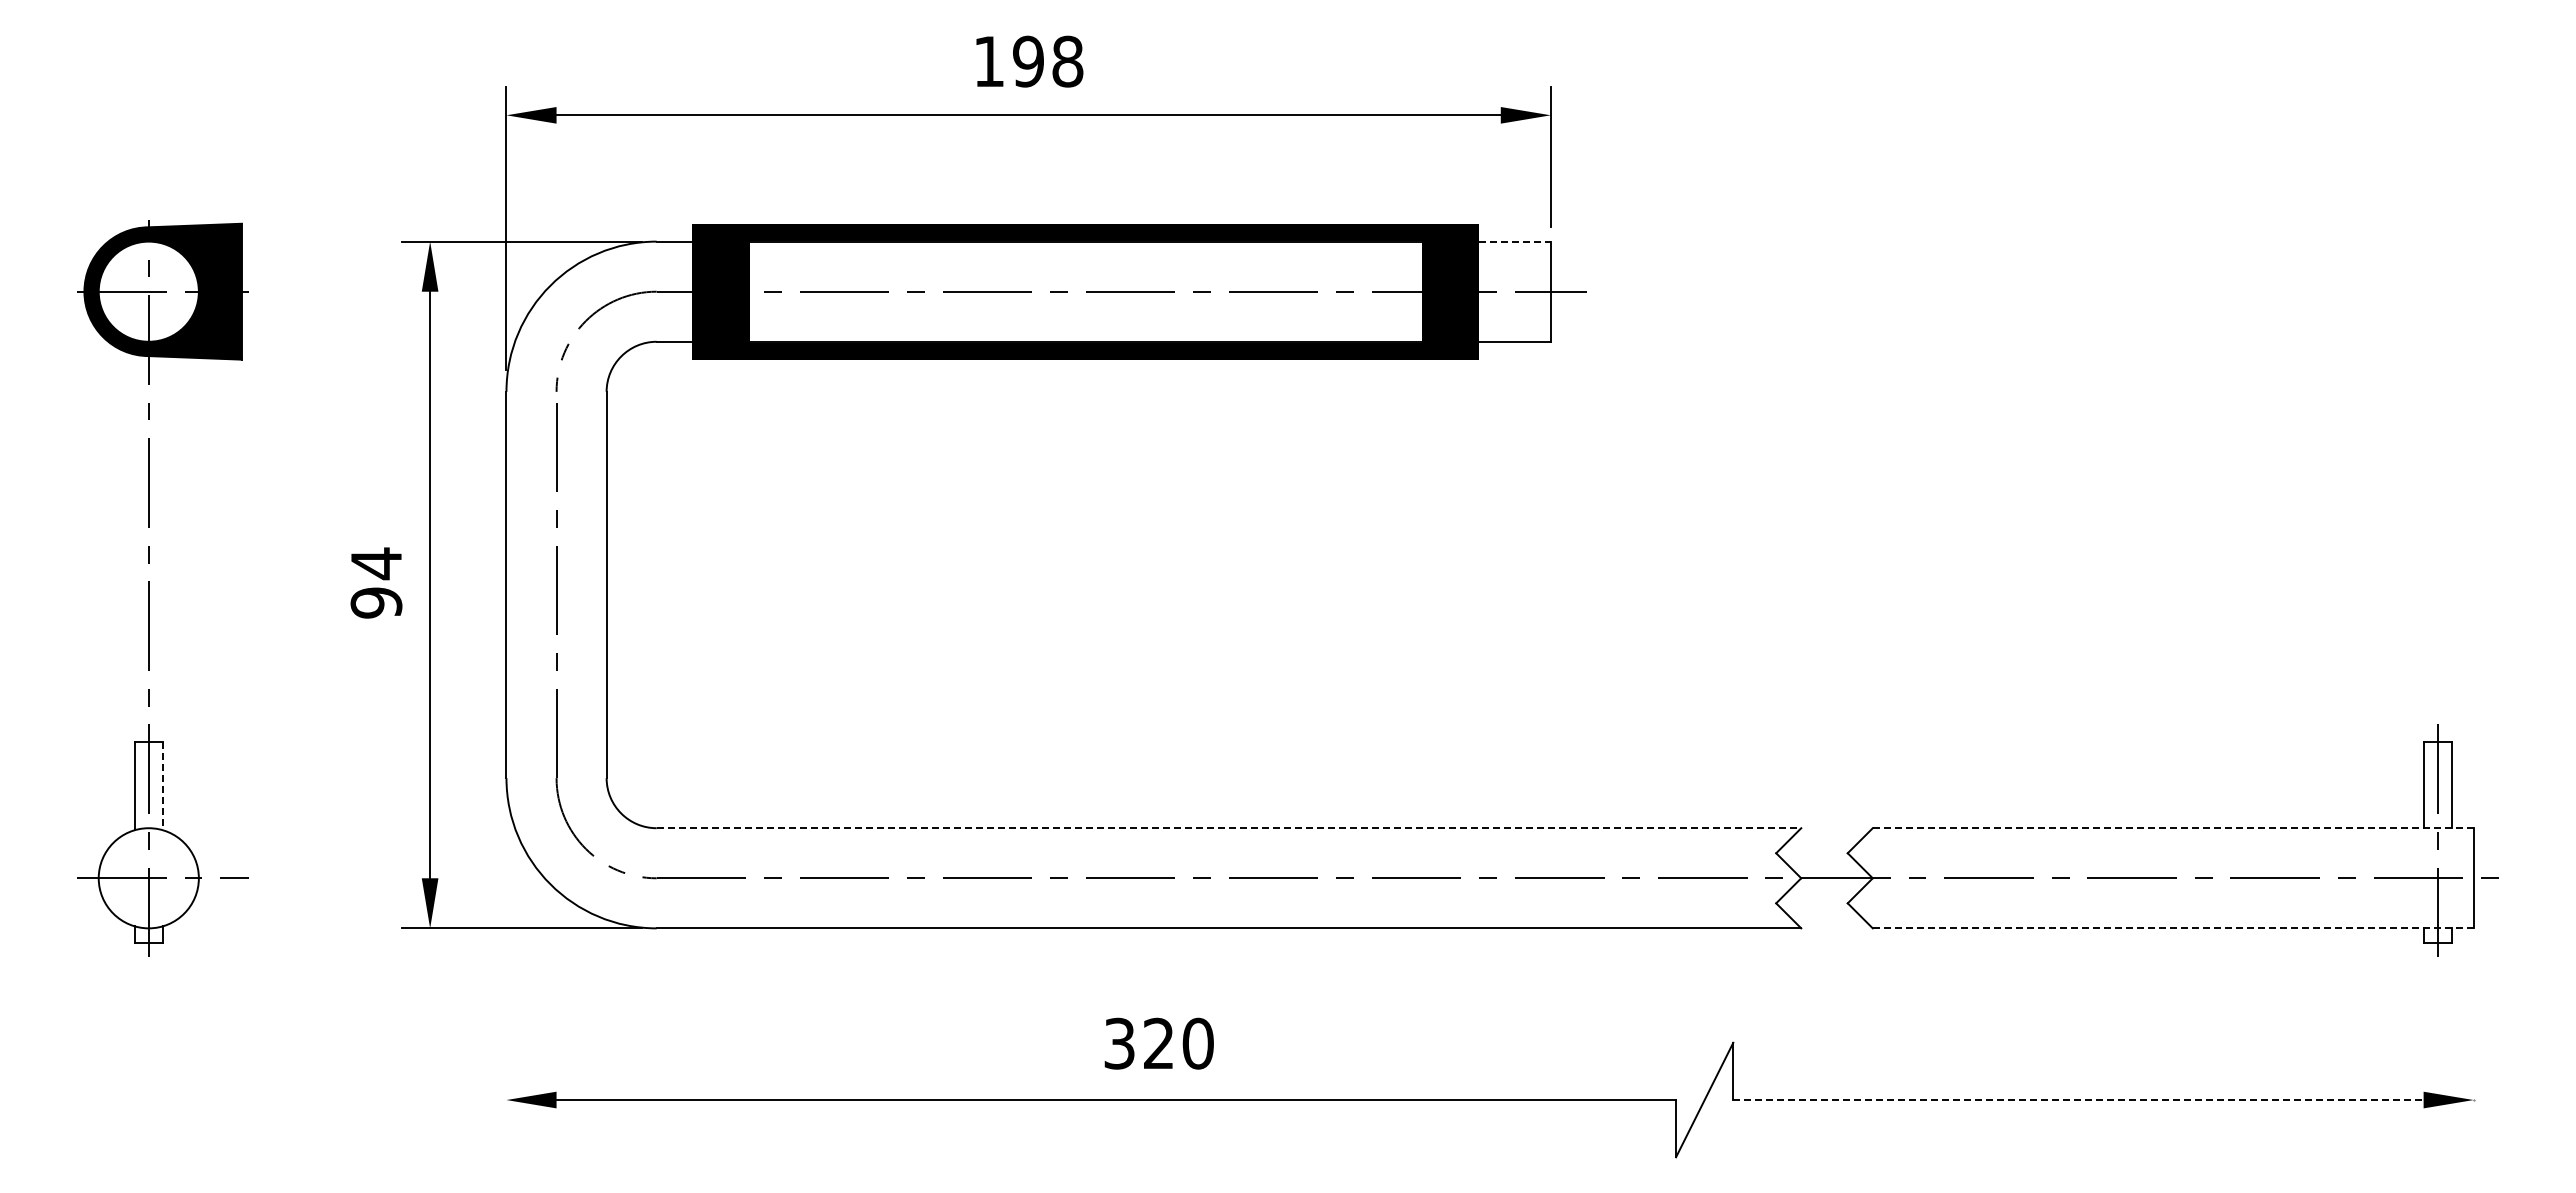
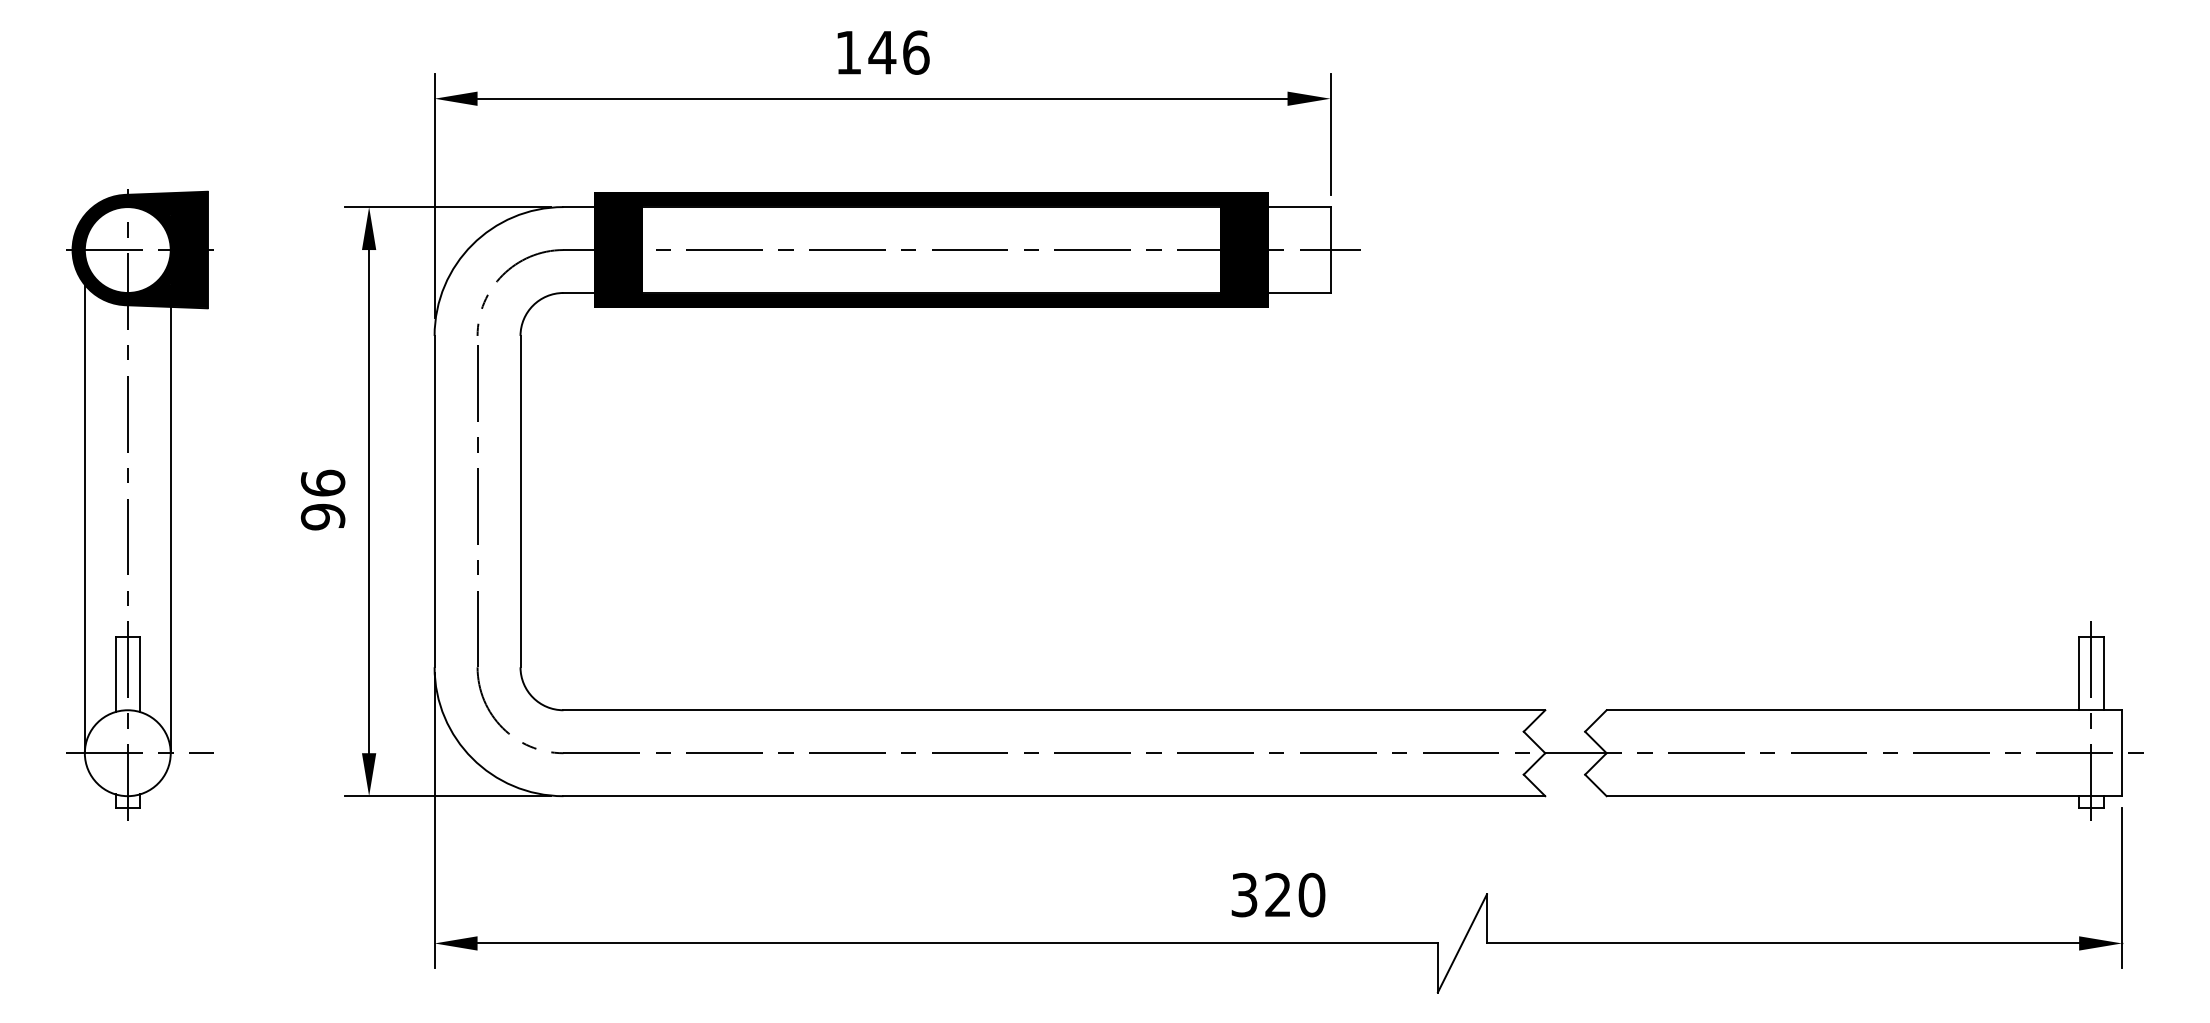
text: (1047, 61) -> (898, 52), 198 -> 146
line: (1515, 241) -> (1300, 206), dashed -> solid
text: (376, 563) -> (323, 483), 94 -> 96
line: (98, 605) -> (84, 519), added
line: (198, 618) -> (170, 530), added
line: (163, 786) -> (140, 674), dashed -> solid
line: (1229, 828) -> (1054, 710), dashed -> solid
line: (2173, 828) -> (1864, 710), dashed -> solid
line: (2173, 928) -> (1864, 796), dashed -> solid
line: (506, 956) -> (434, 820), added
line: (2473, 1035) -> (2121, 888), added
text: (1158, 1043) -> (1277, 894), moved
line: (2078, 1100) -> (1783, 943), dashed -> solid

